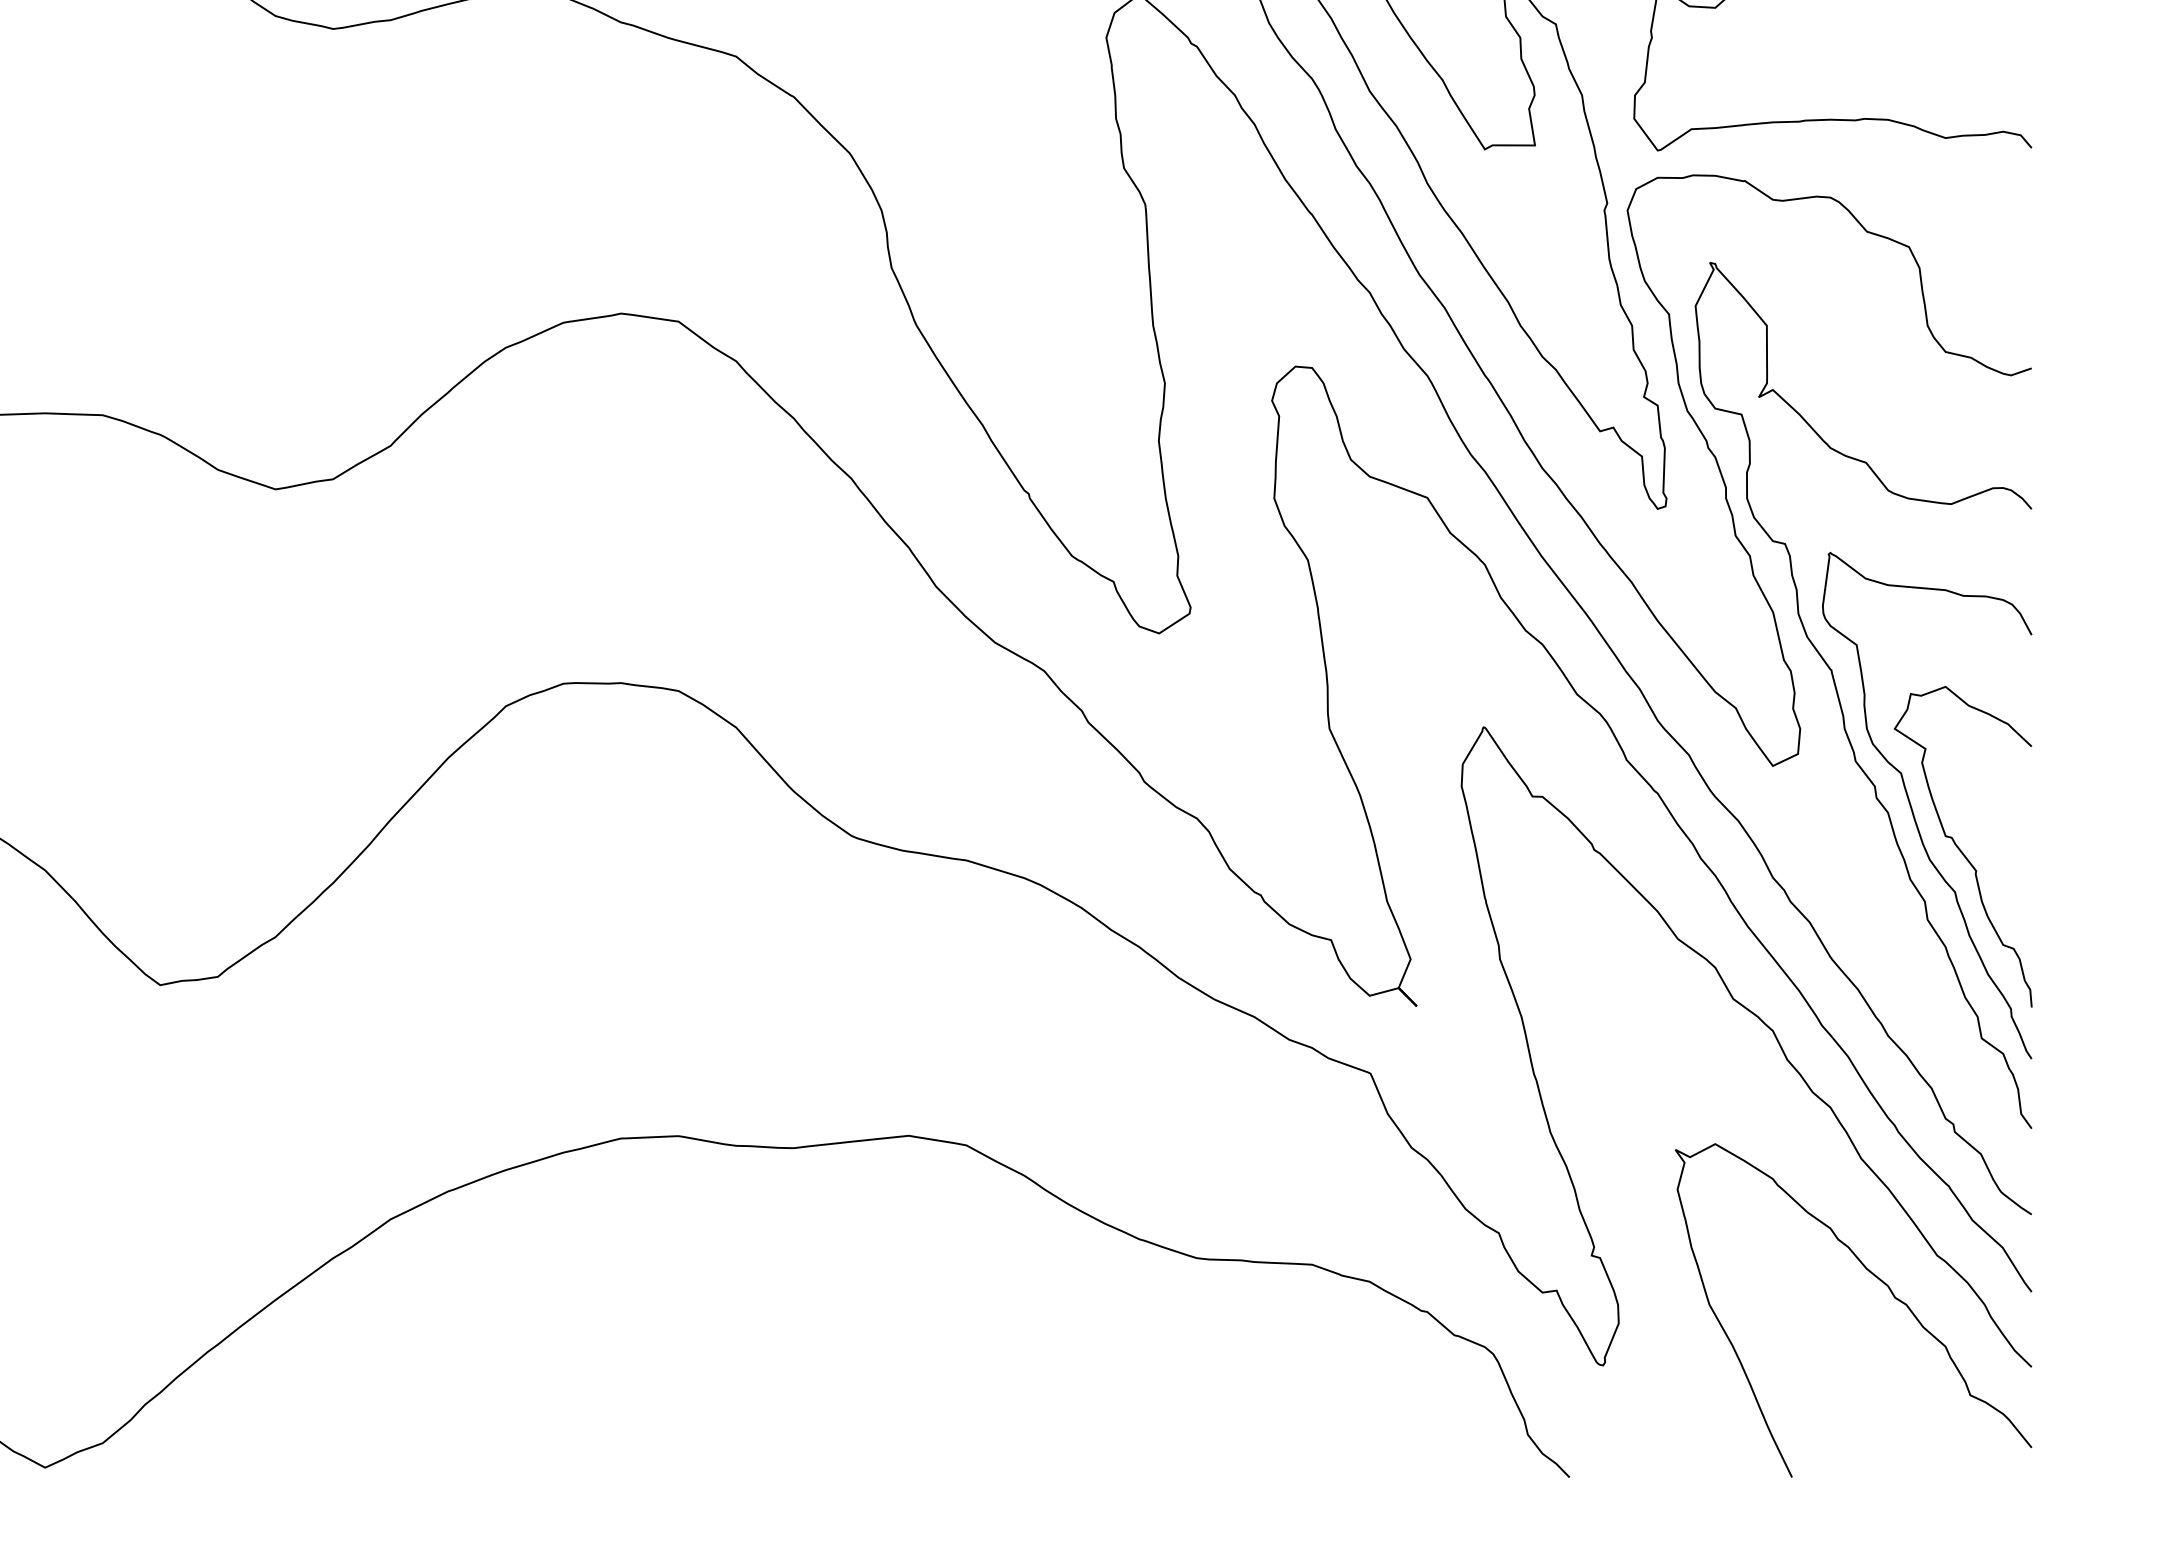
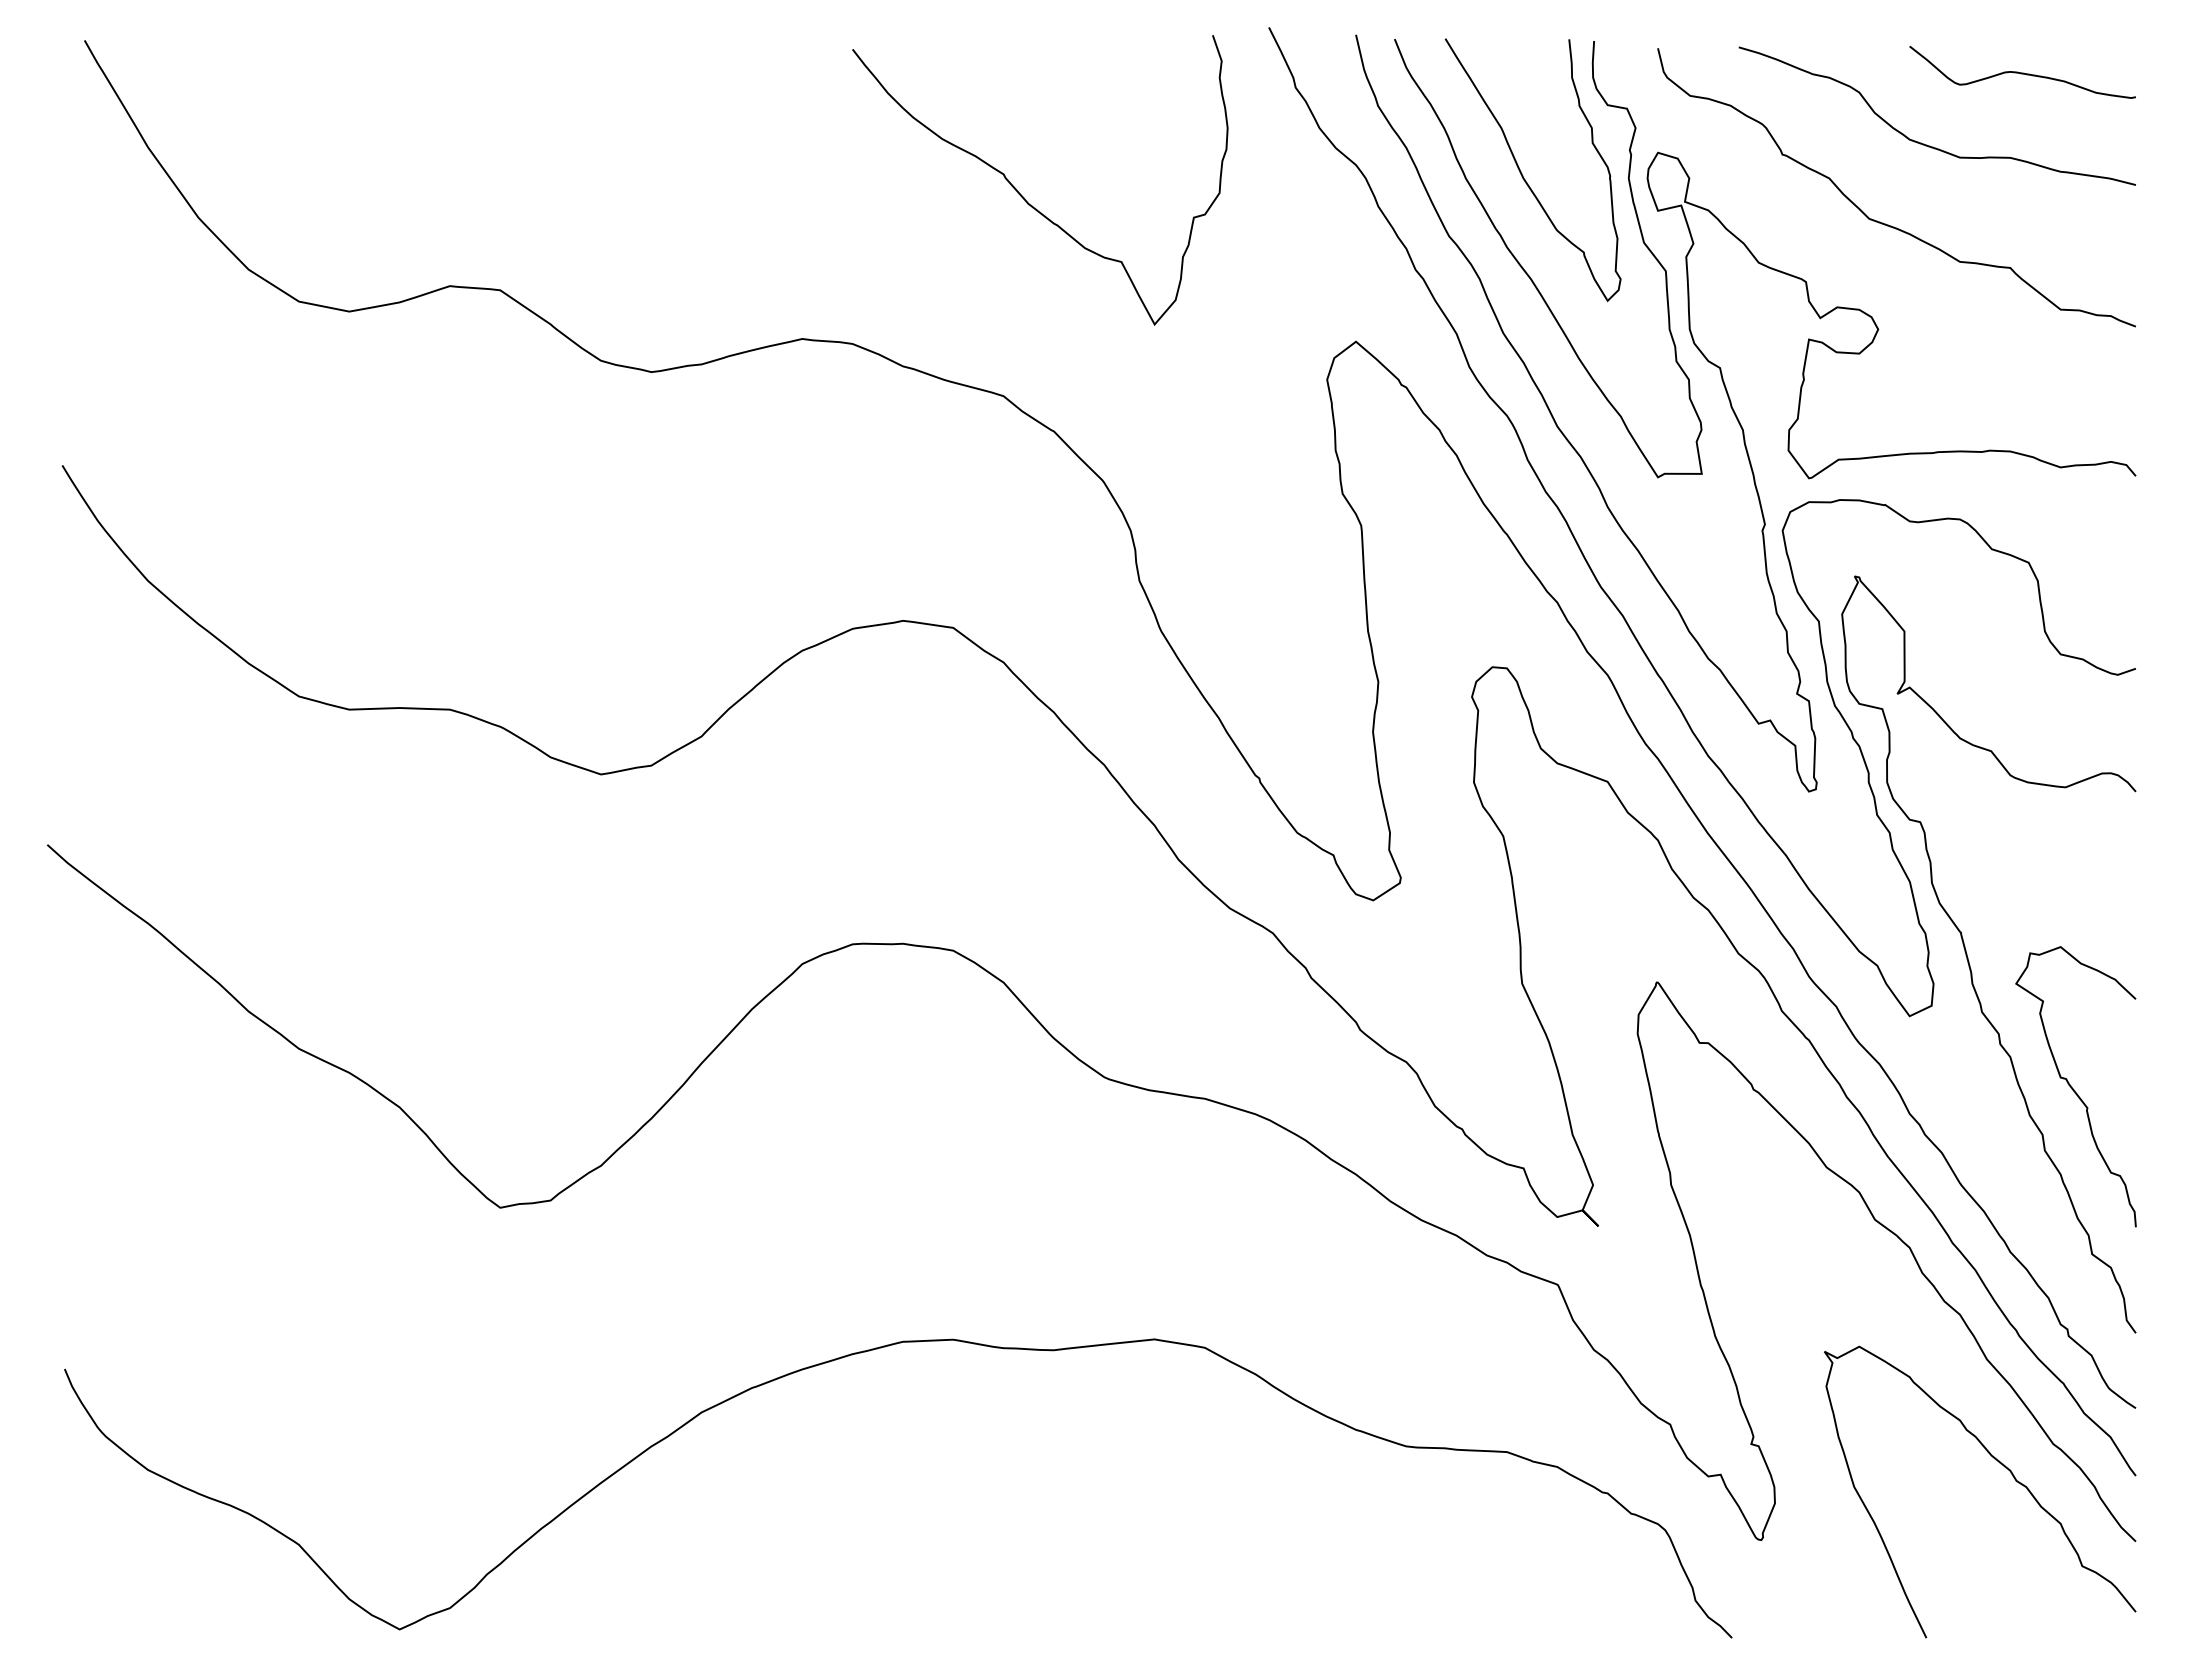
curve: (1913, 809) -> (2032, 1054), removed

